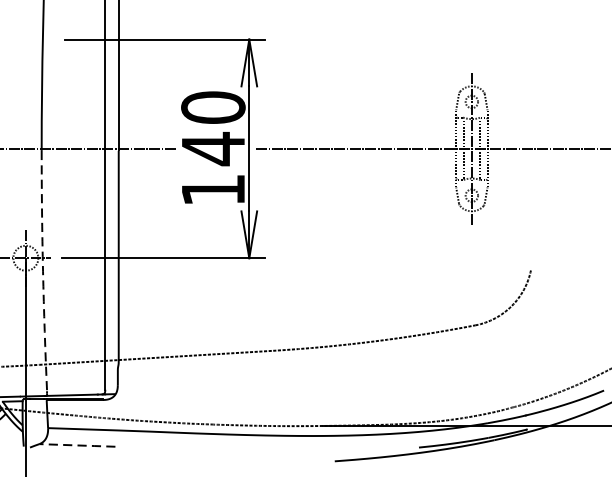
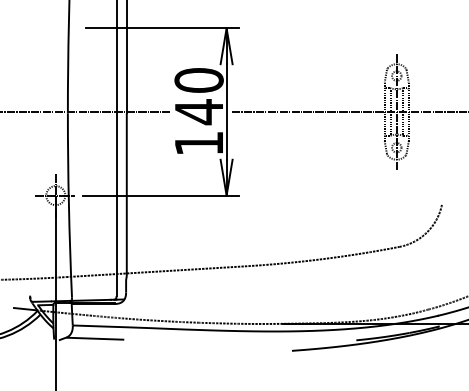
arc: (42, 271) -> (68, 205), dashed -> solid
line: (79, 445) -> (96, 338), dashed -> solid

